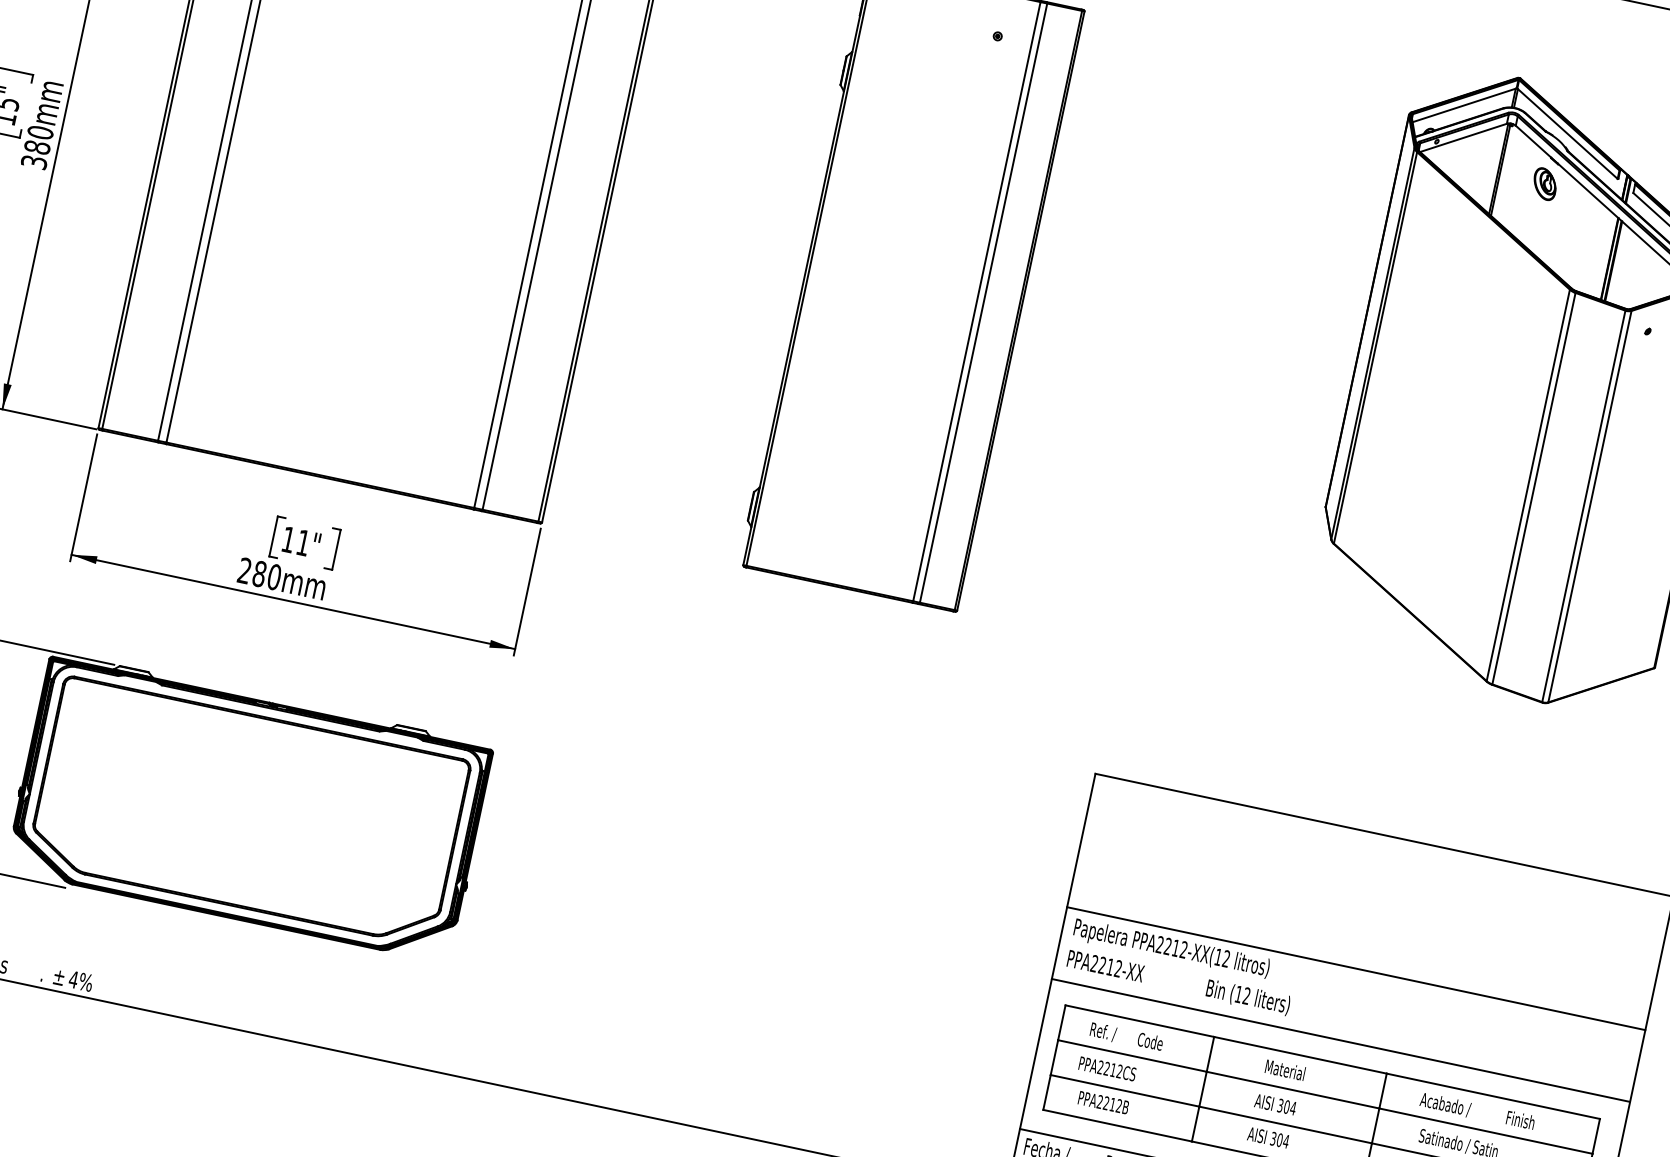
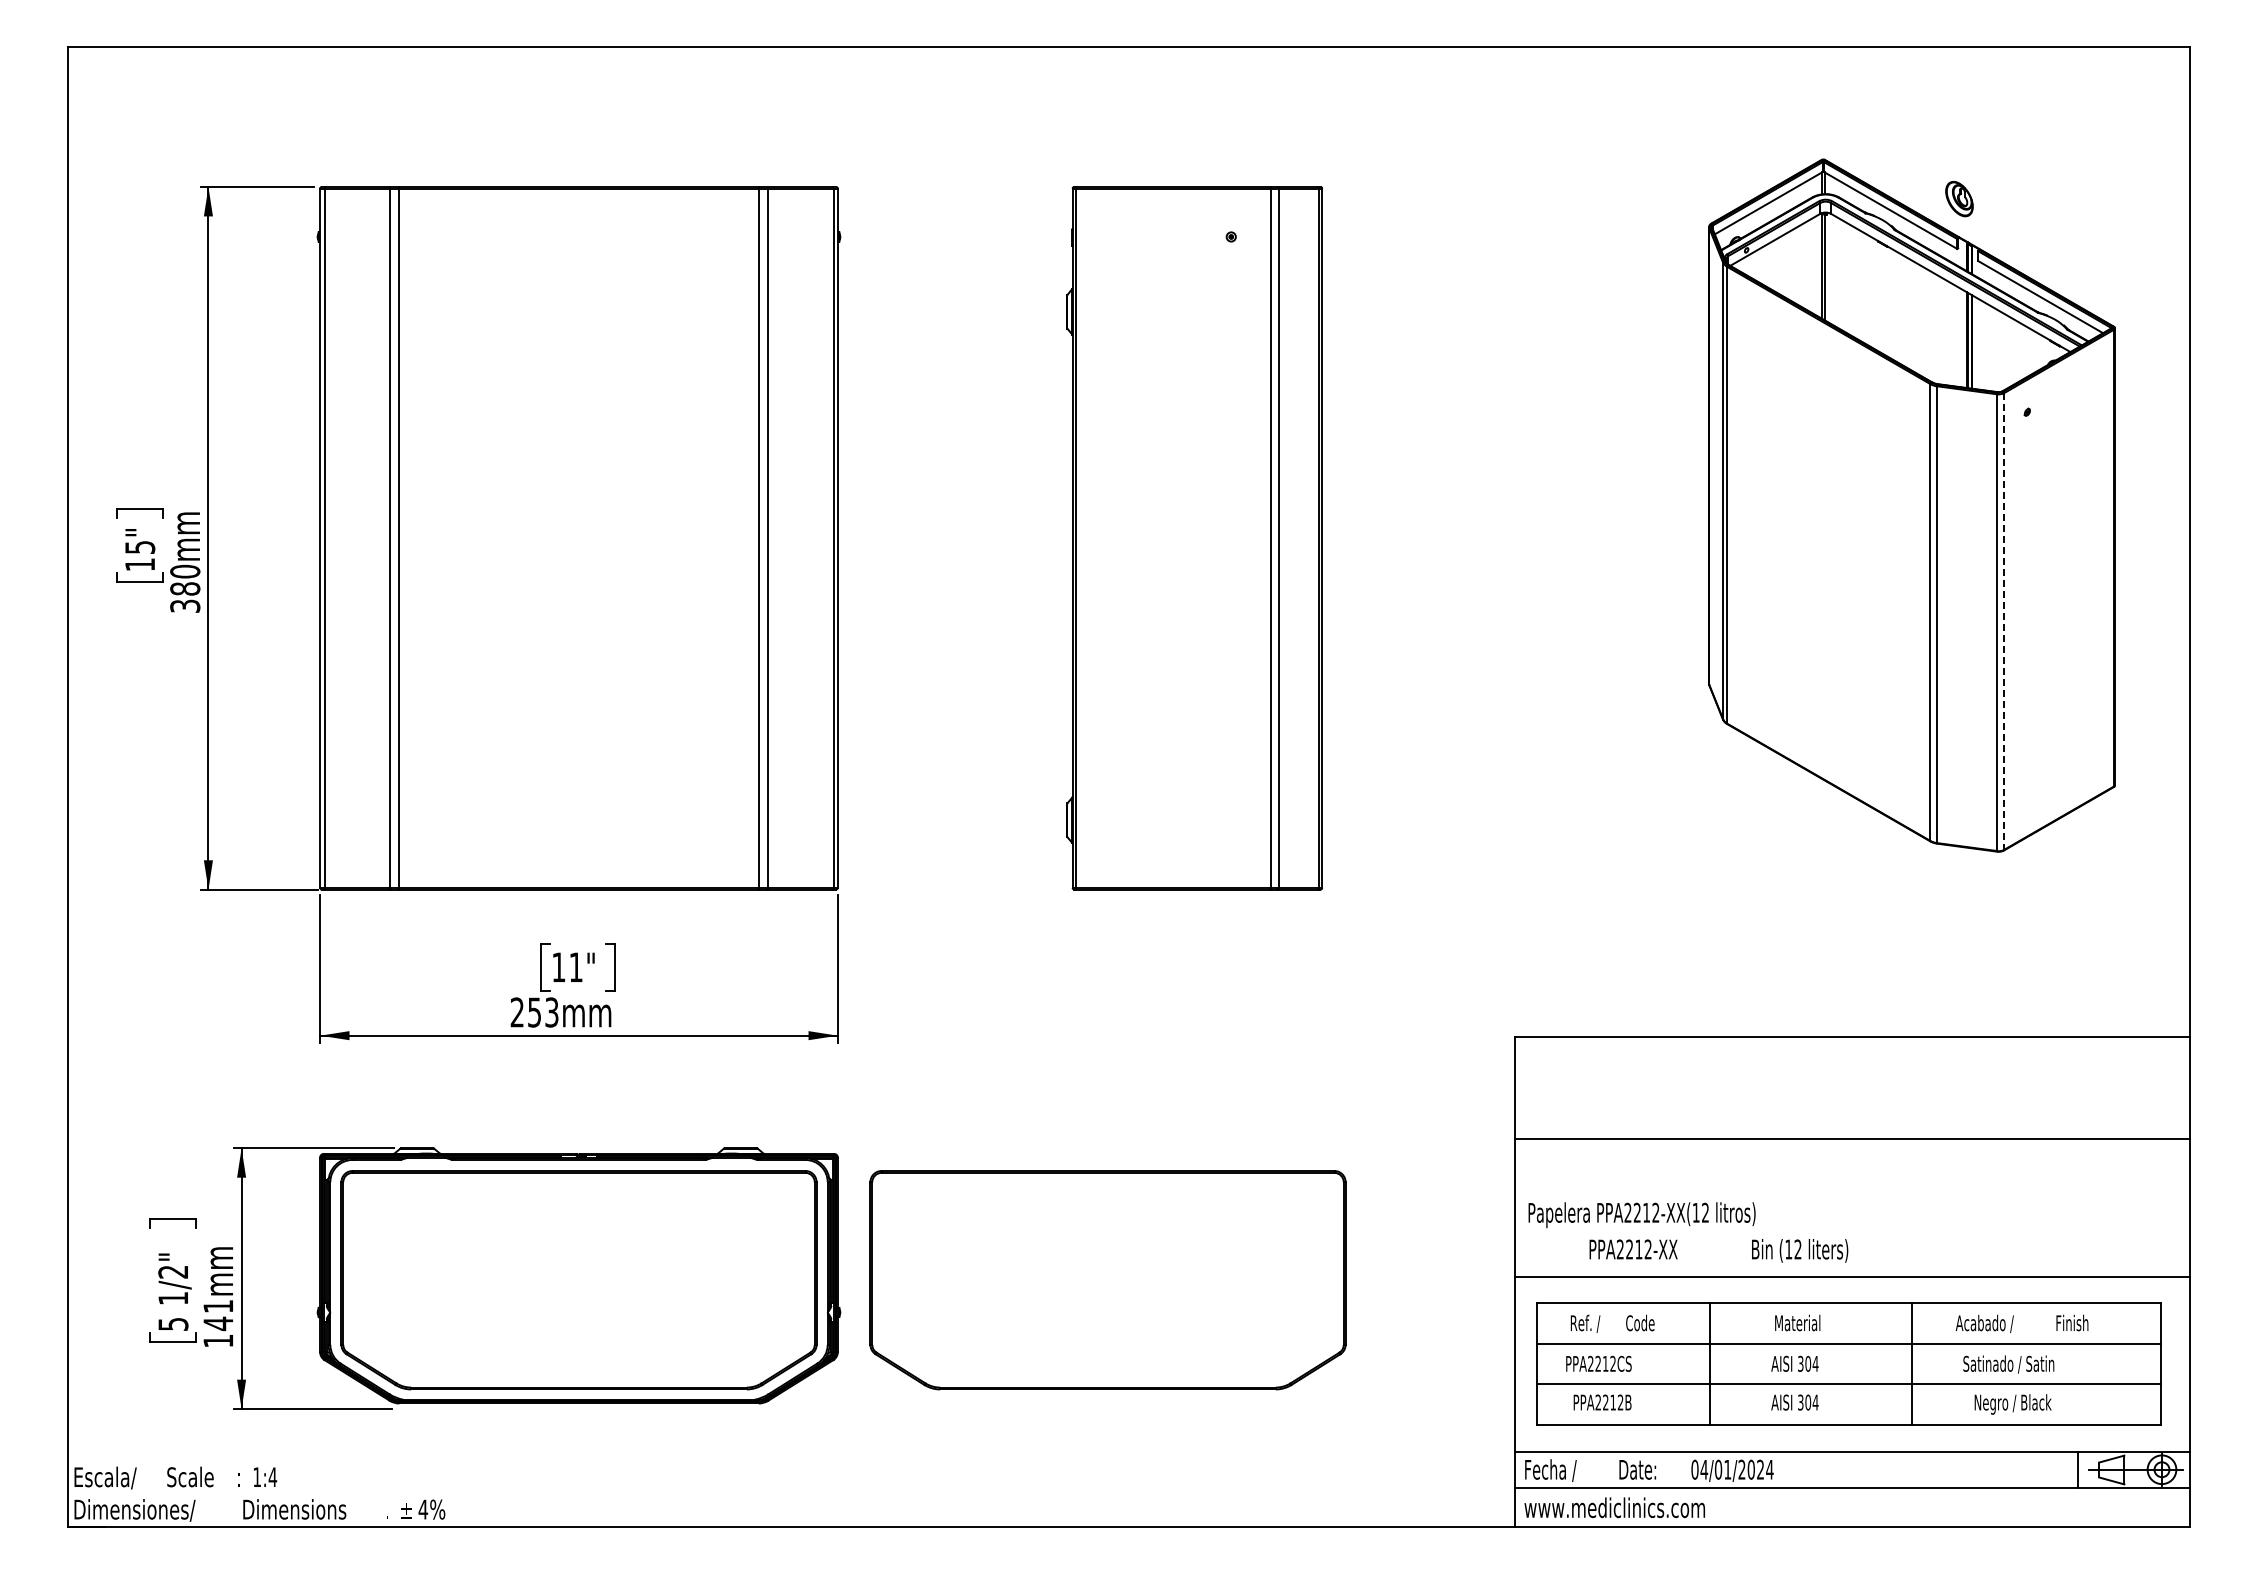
part: (1545, 183) -> (1959, 198), moved
line: (1590, 507) -> (2004, 622), solid -> dashed
text: (267, 575) -> (543, 1012), 280mm -> 253mm
part: (701, 908) -> (1107, 1280), added
line: (1356, 968) -> (1852, 1138), moved
text: (1178, 982) -> (1718, 1250), moved

